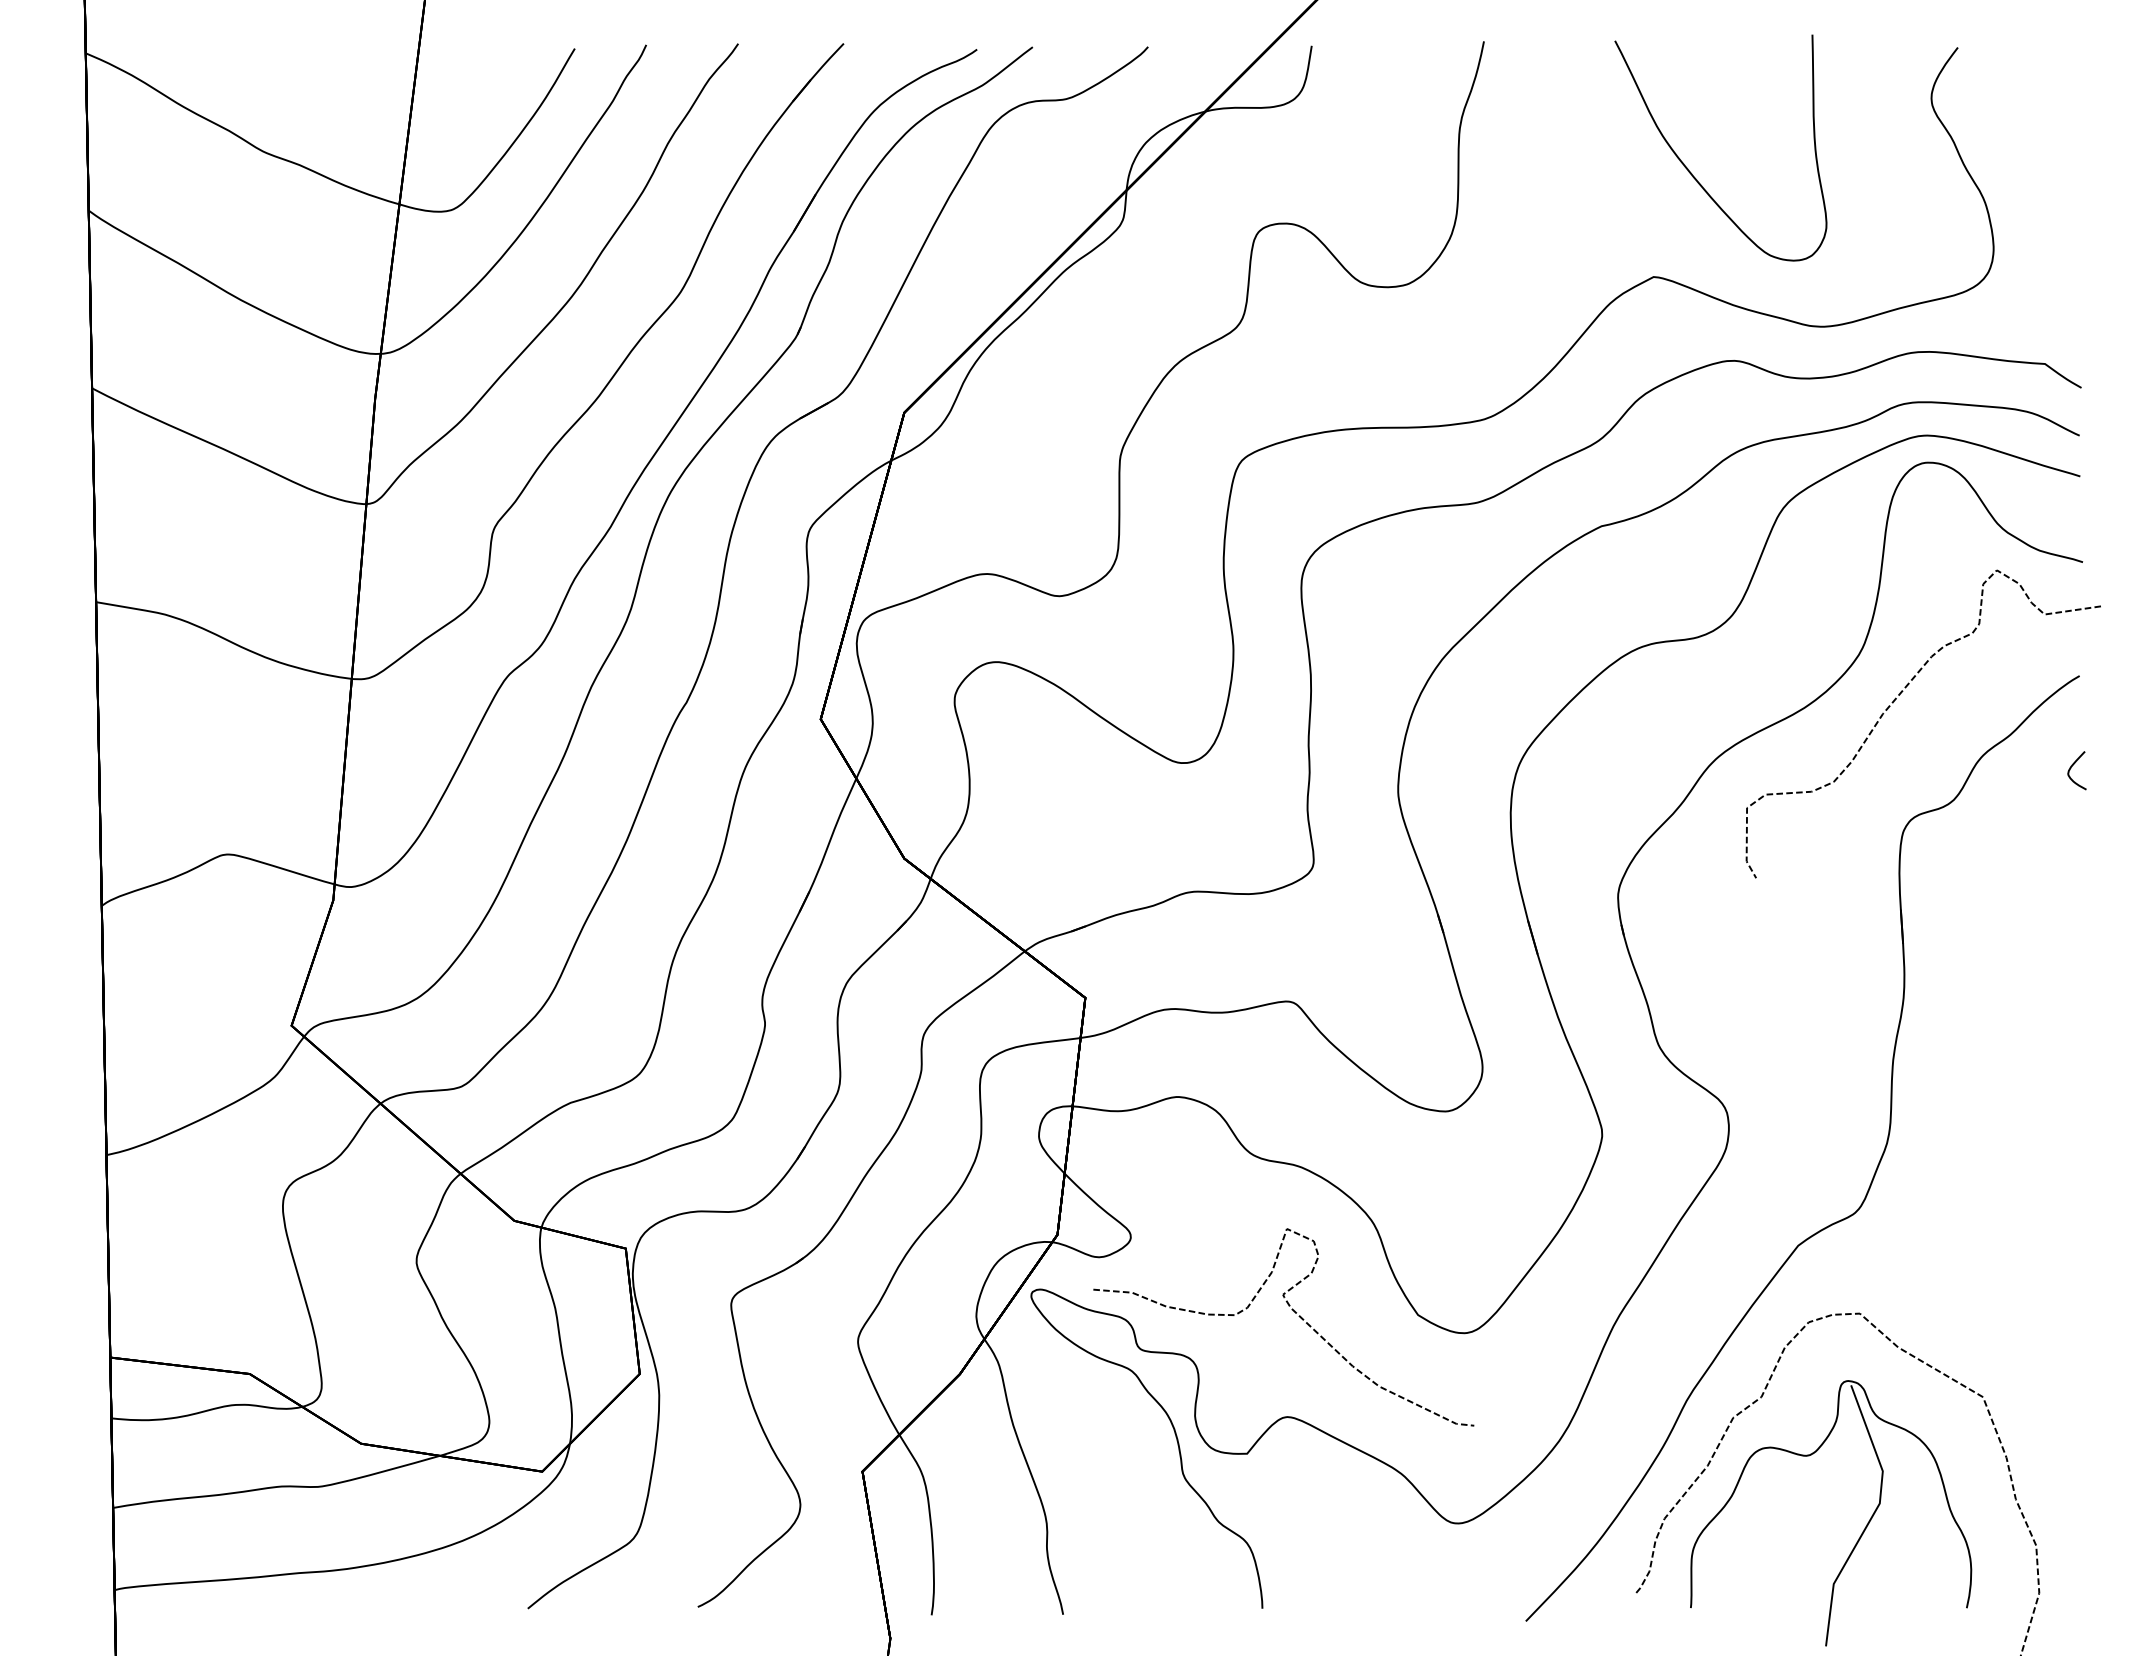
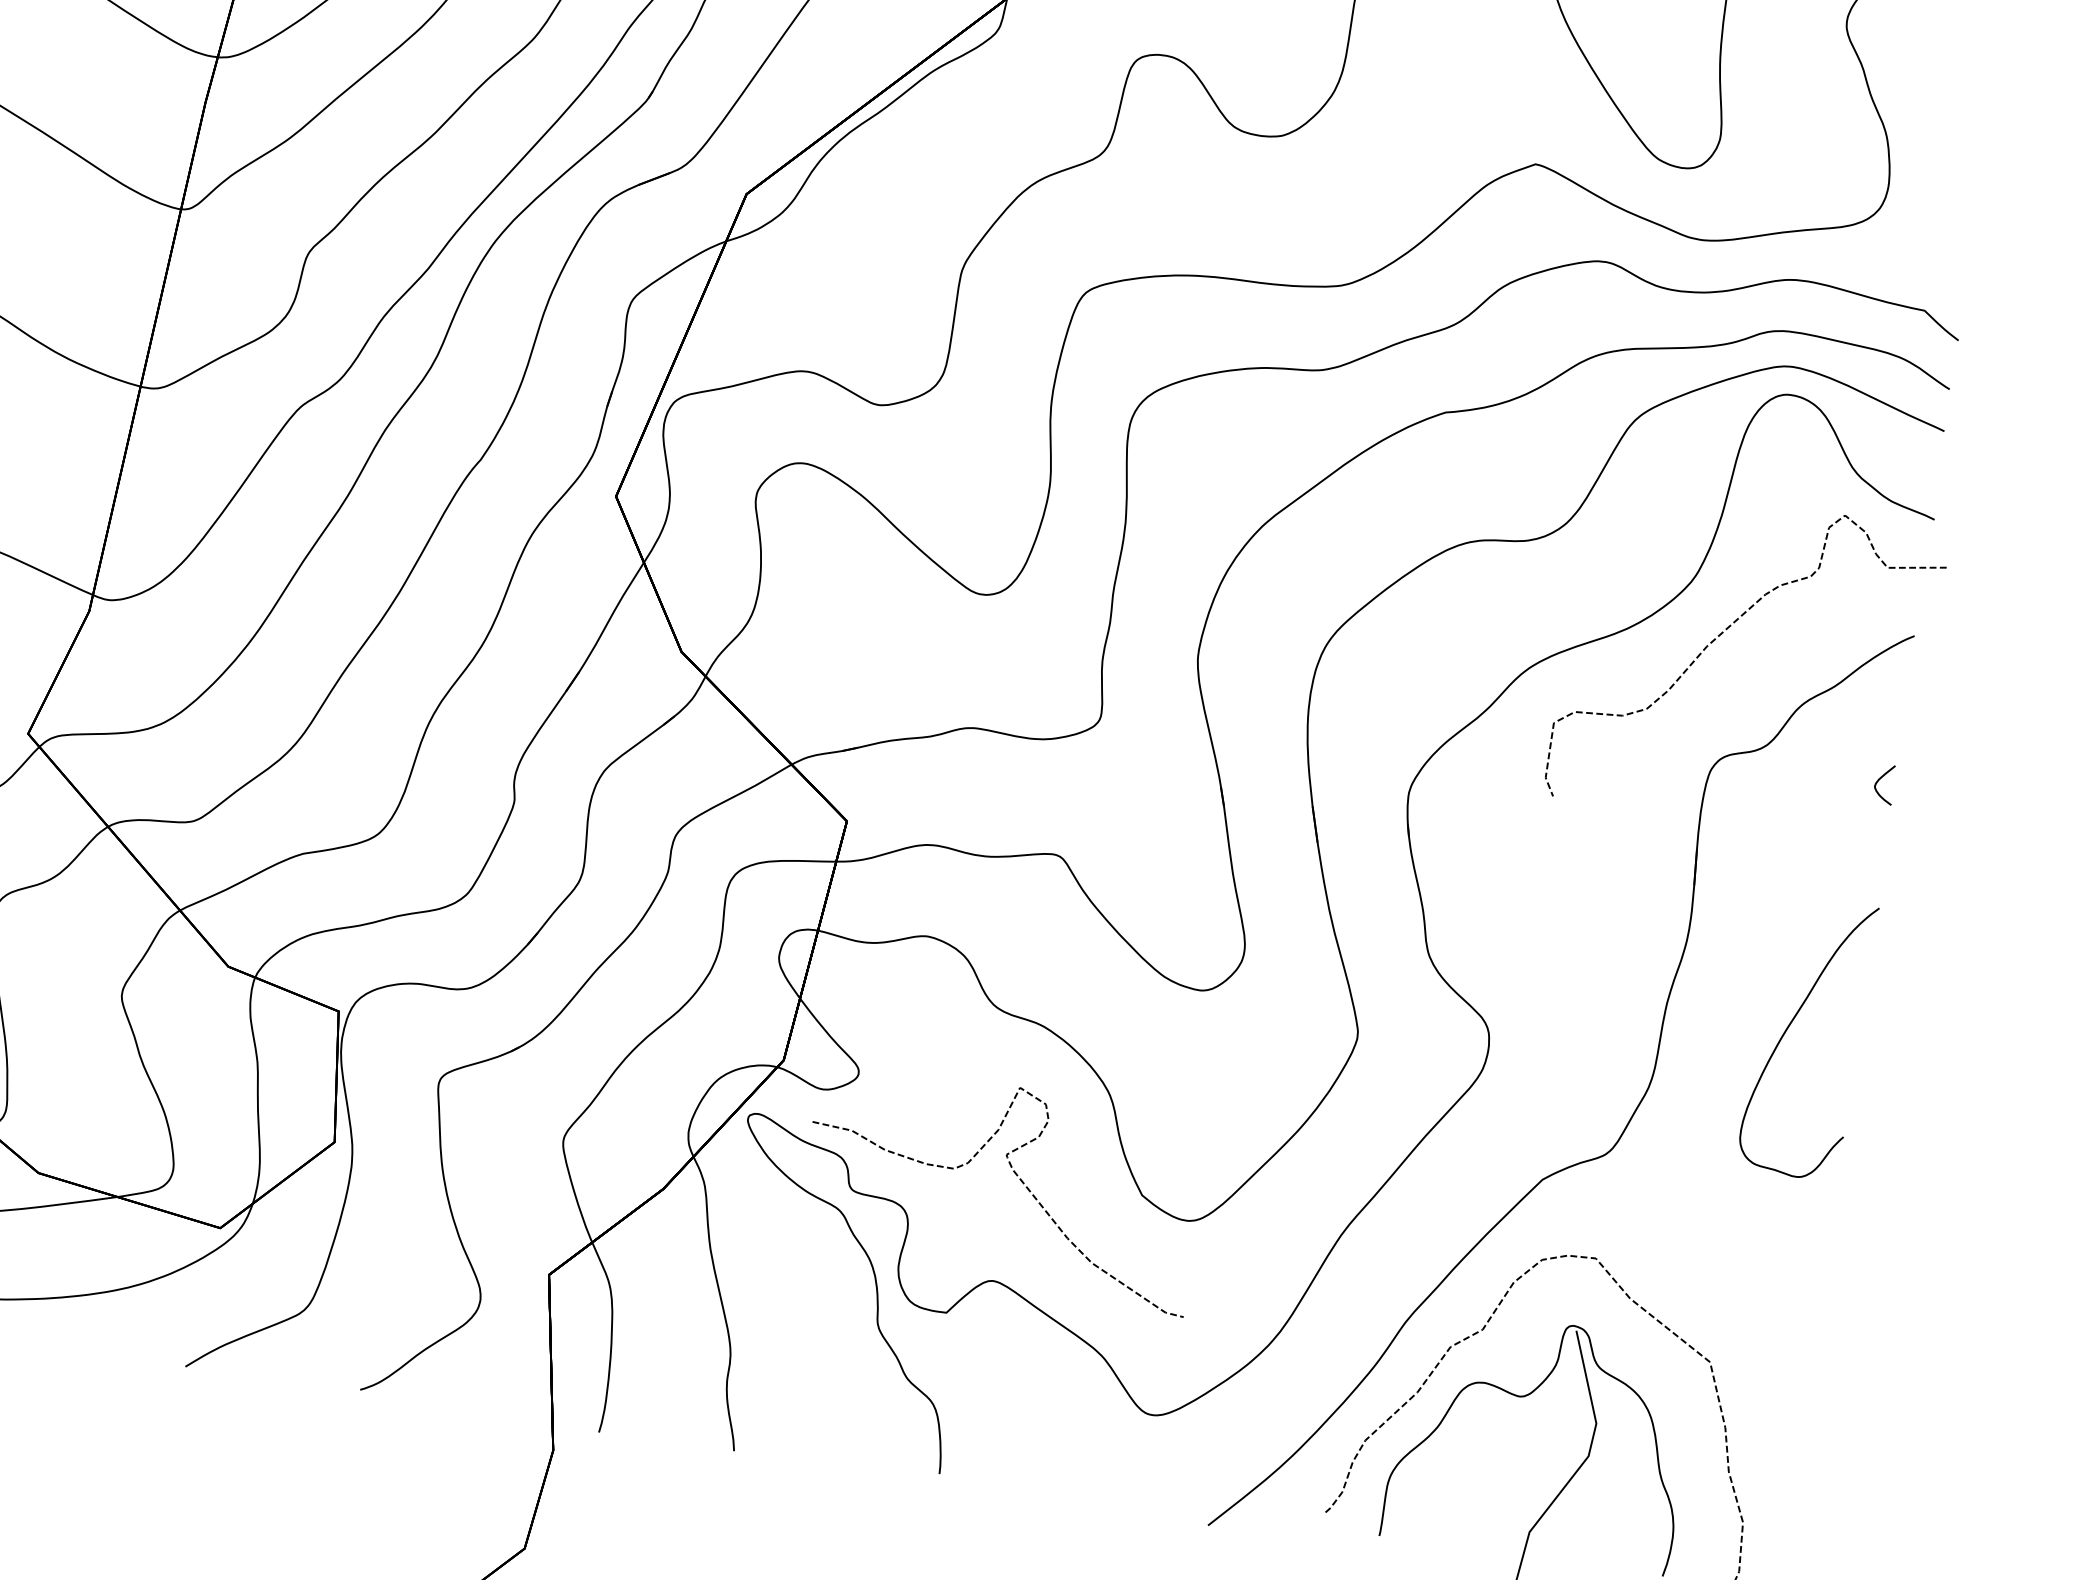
curve: (2071, 768) -> (1879, 781), moved
curve: (2013, 1066) -> (1789, 1027), added

